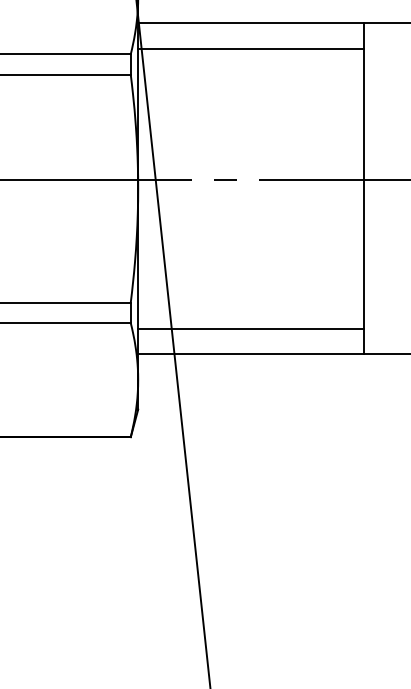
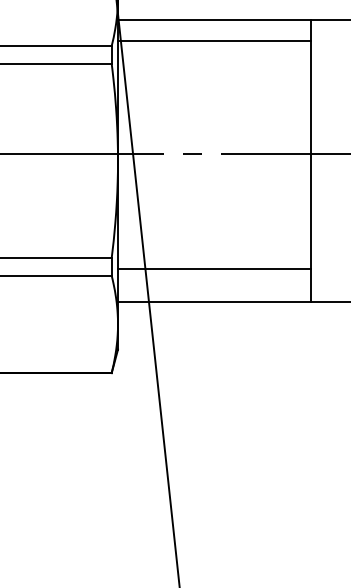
line: (250, 328) -> (213, 268), moved

